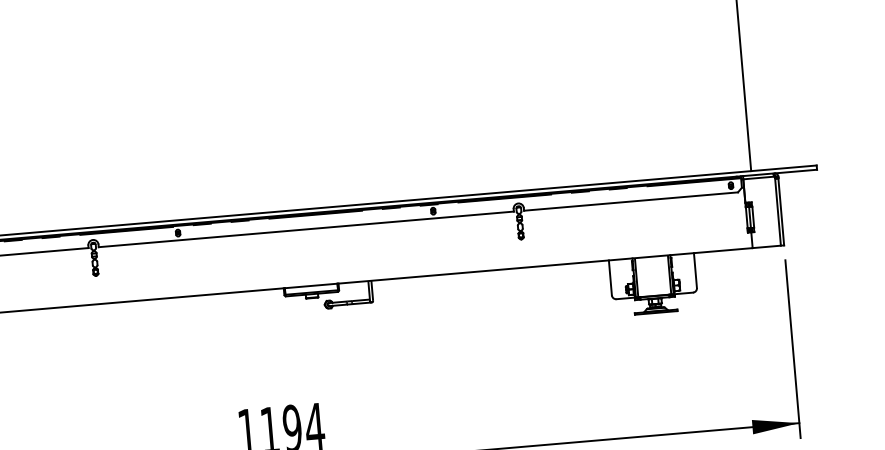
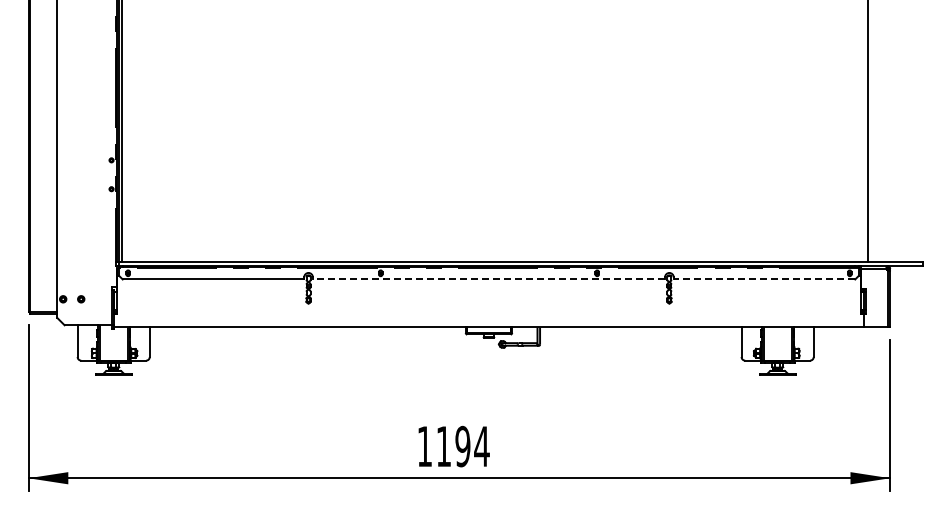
line: (631, 201) -> (764, 279), solid -> dashed
line: (305, 229) -> (488, 279), solid -> dashed

